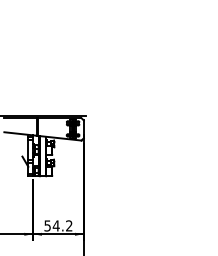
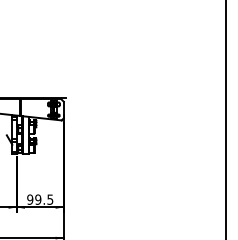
text: (58, 225) -> (40, 199), 54.2 -> 99.5

